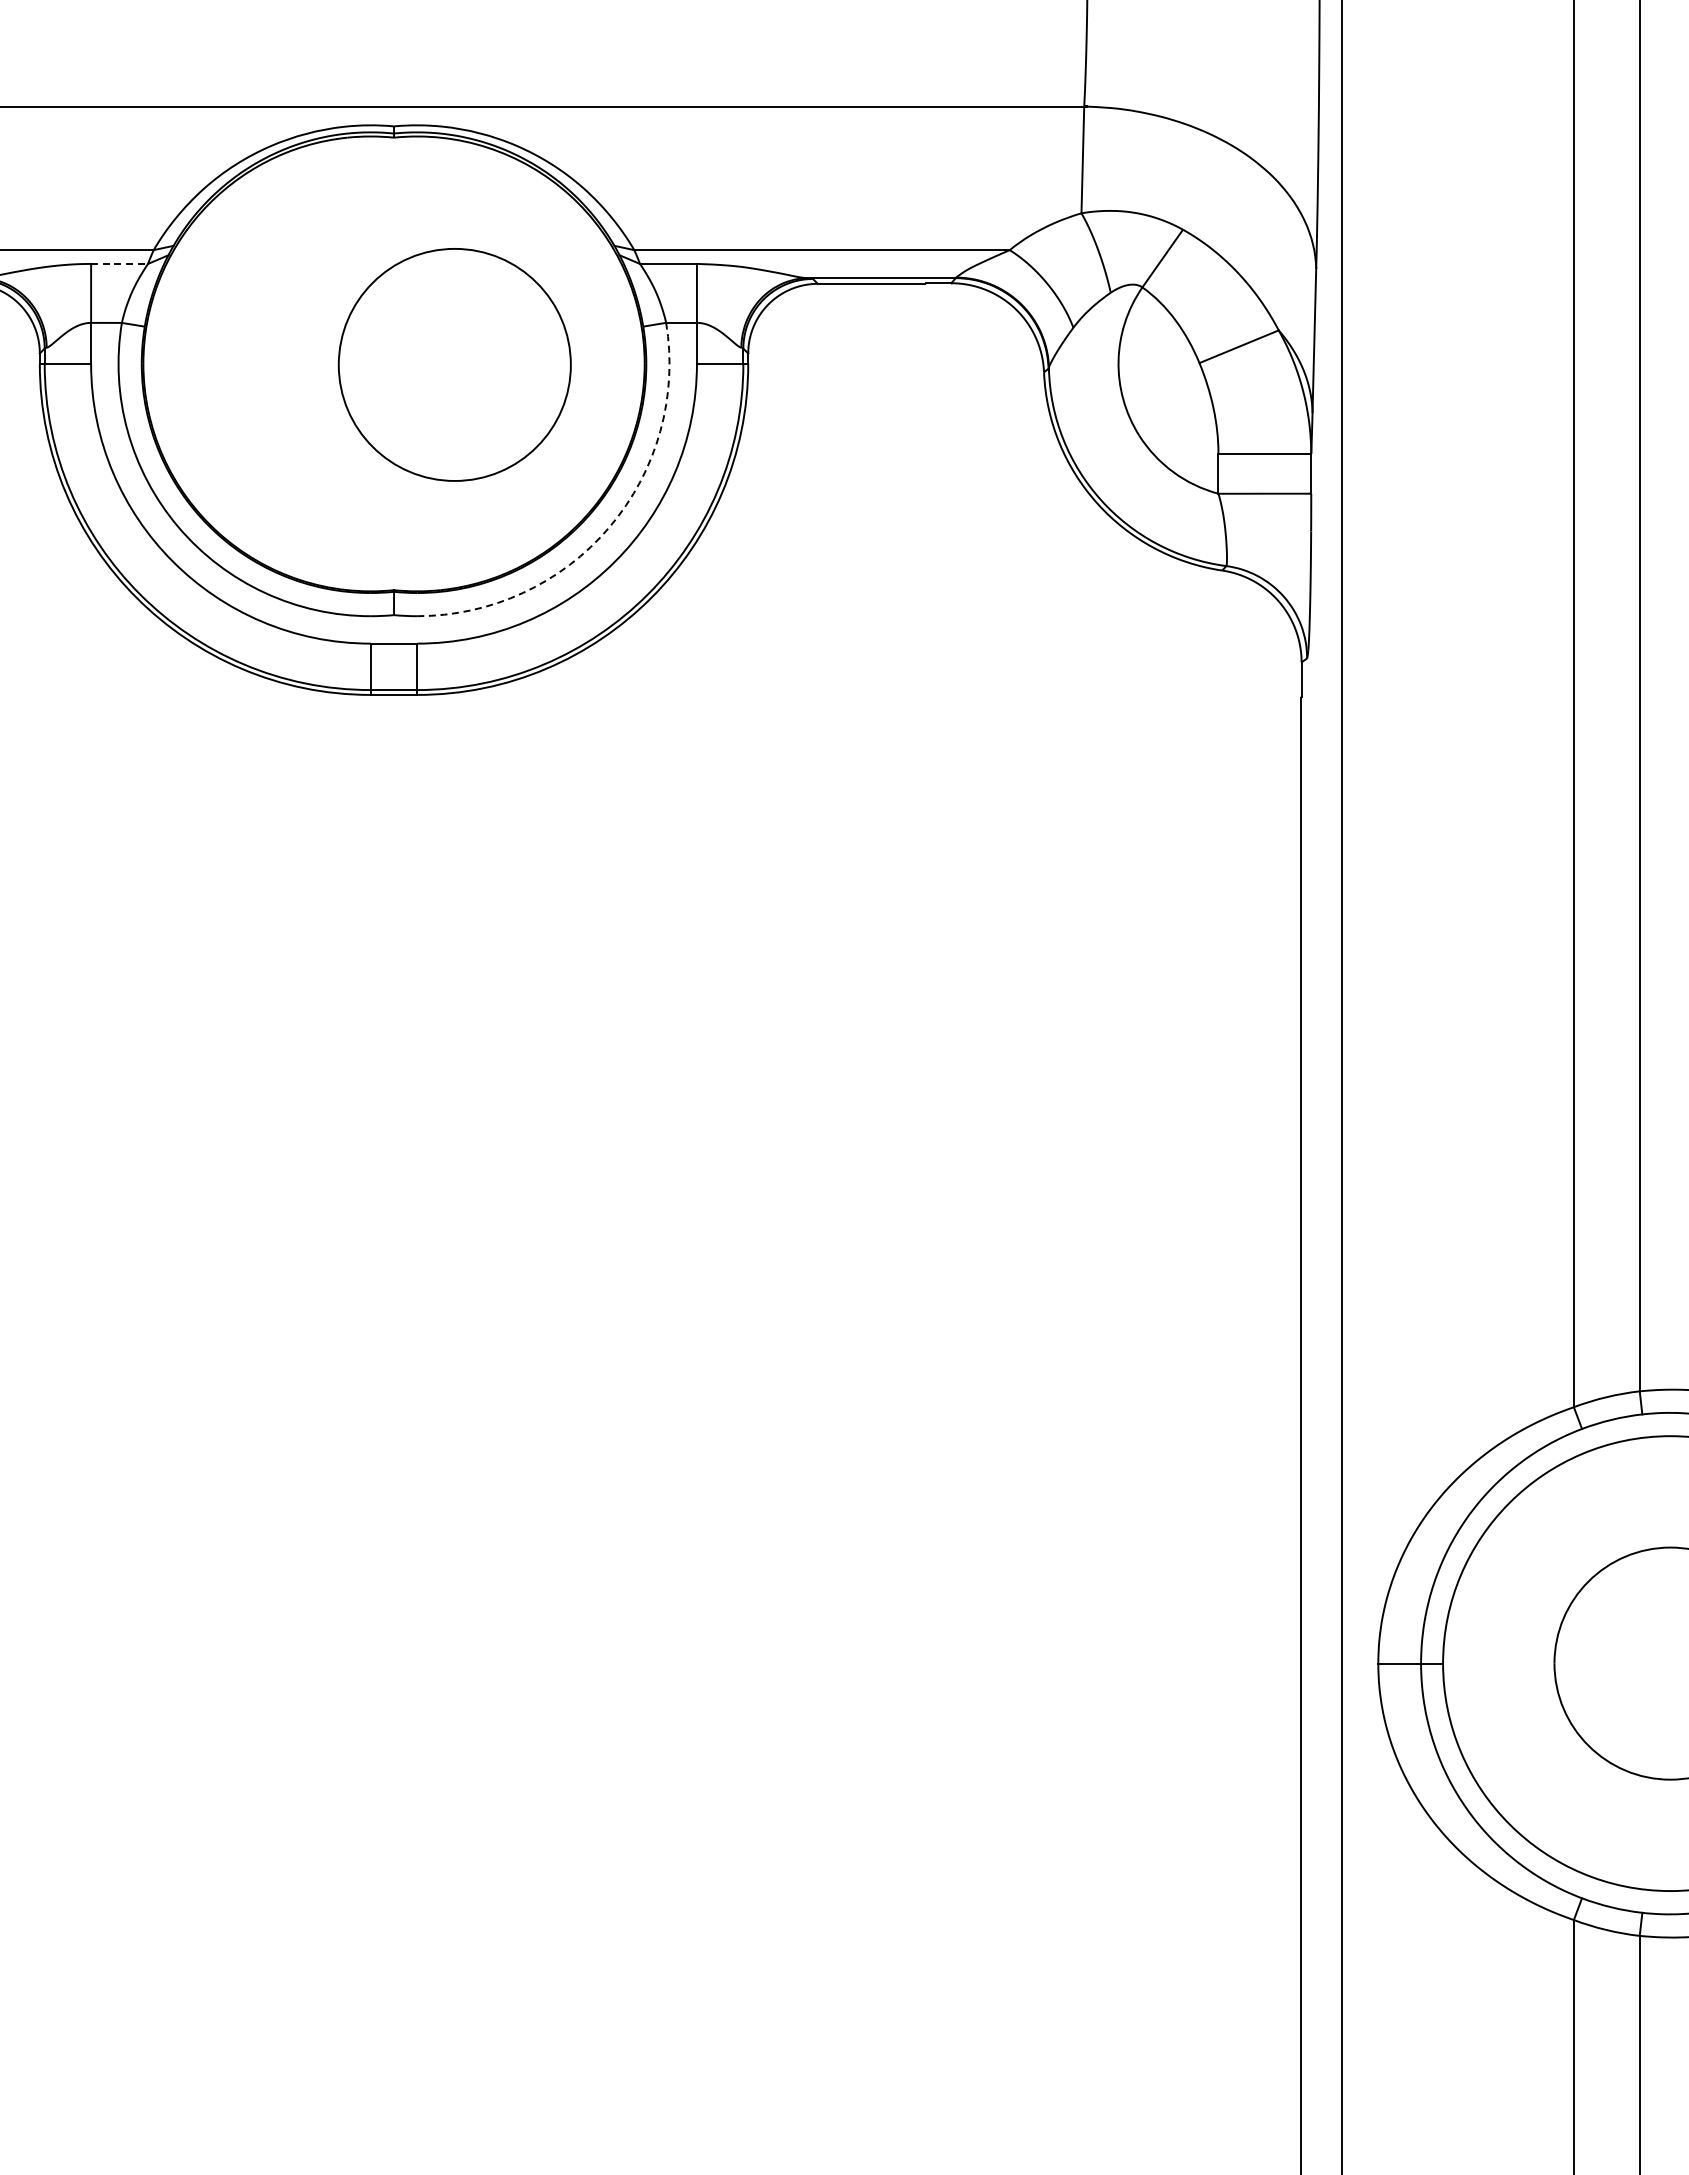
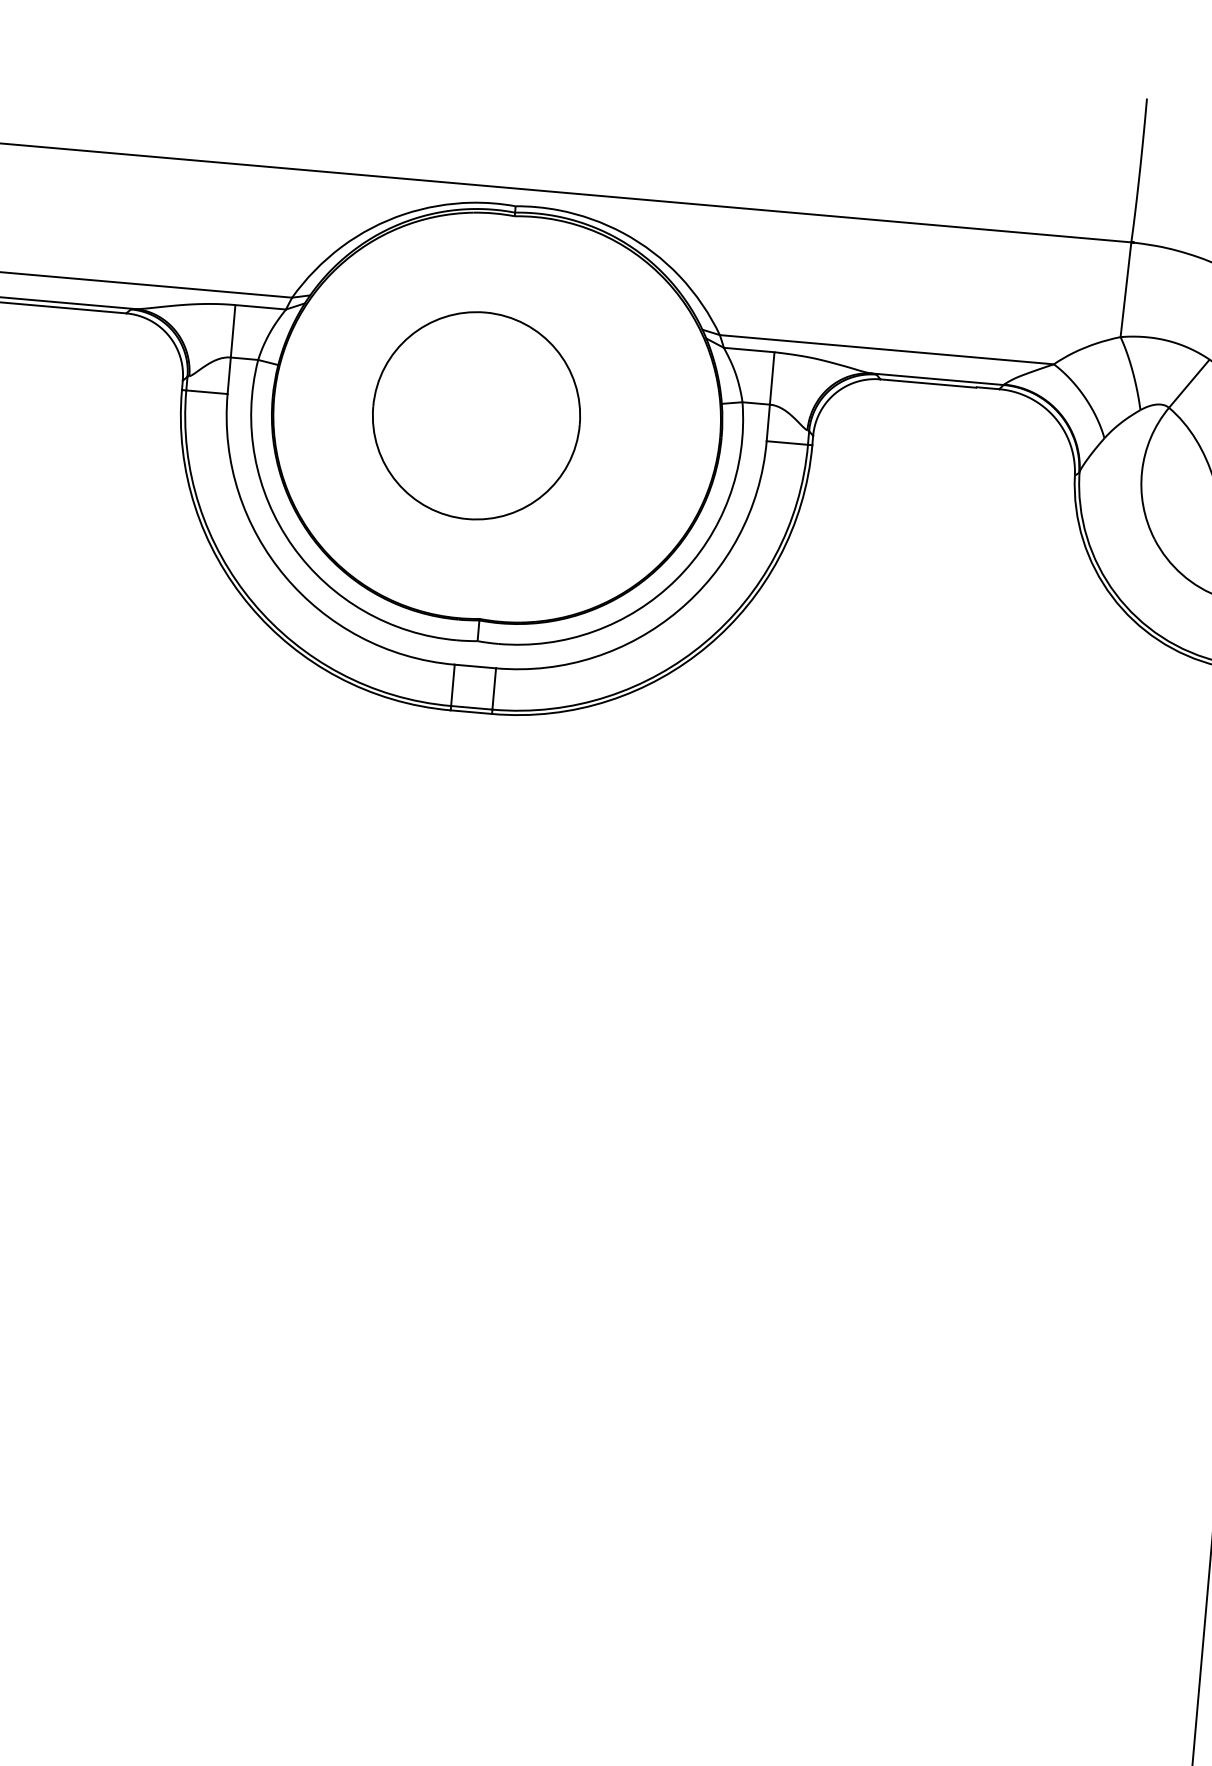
line: (120, 263) -> (261, 306), dashed -> solid
part: (454, 364) -> (476, 415), moved
arc: (609, 527) -> (676, 579), dashed -> solid

